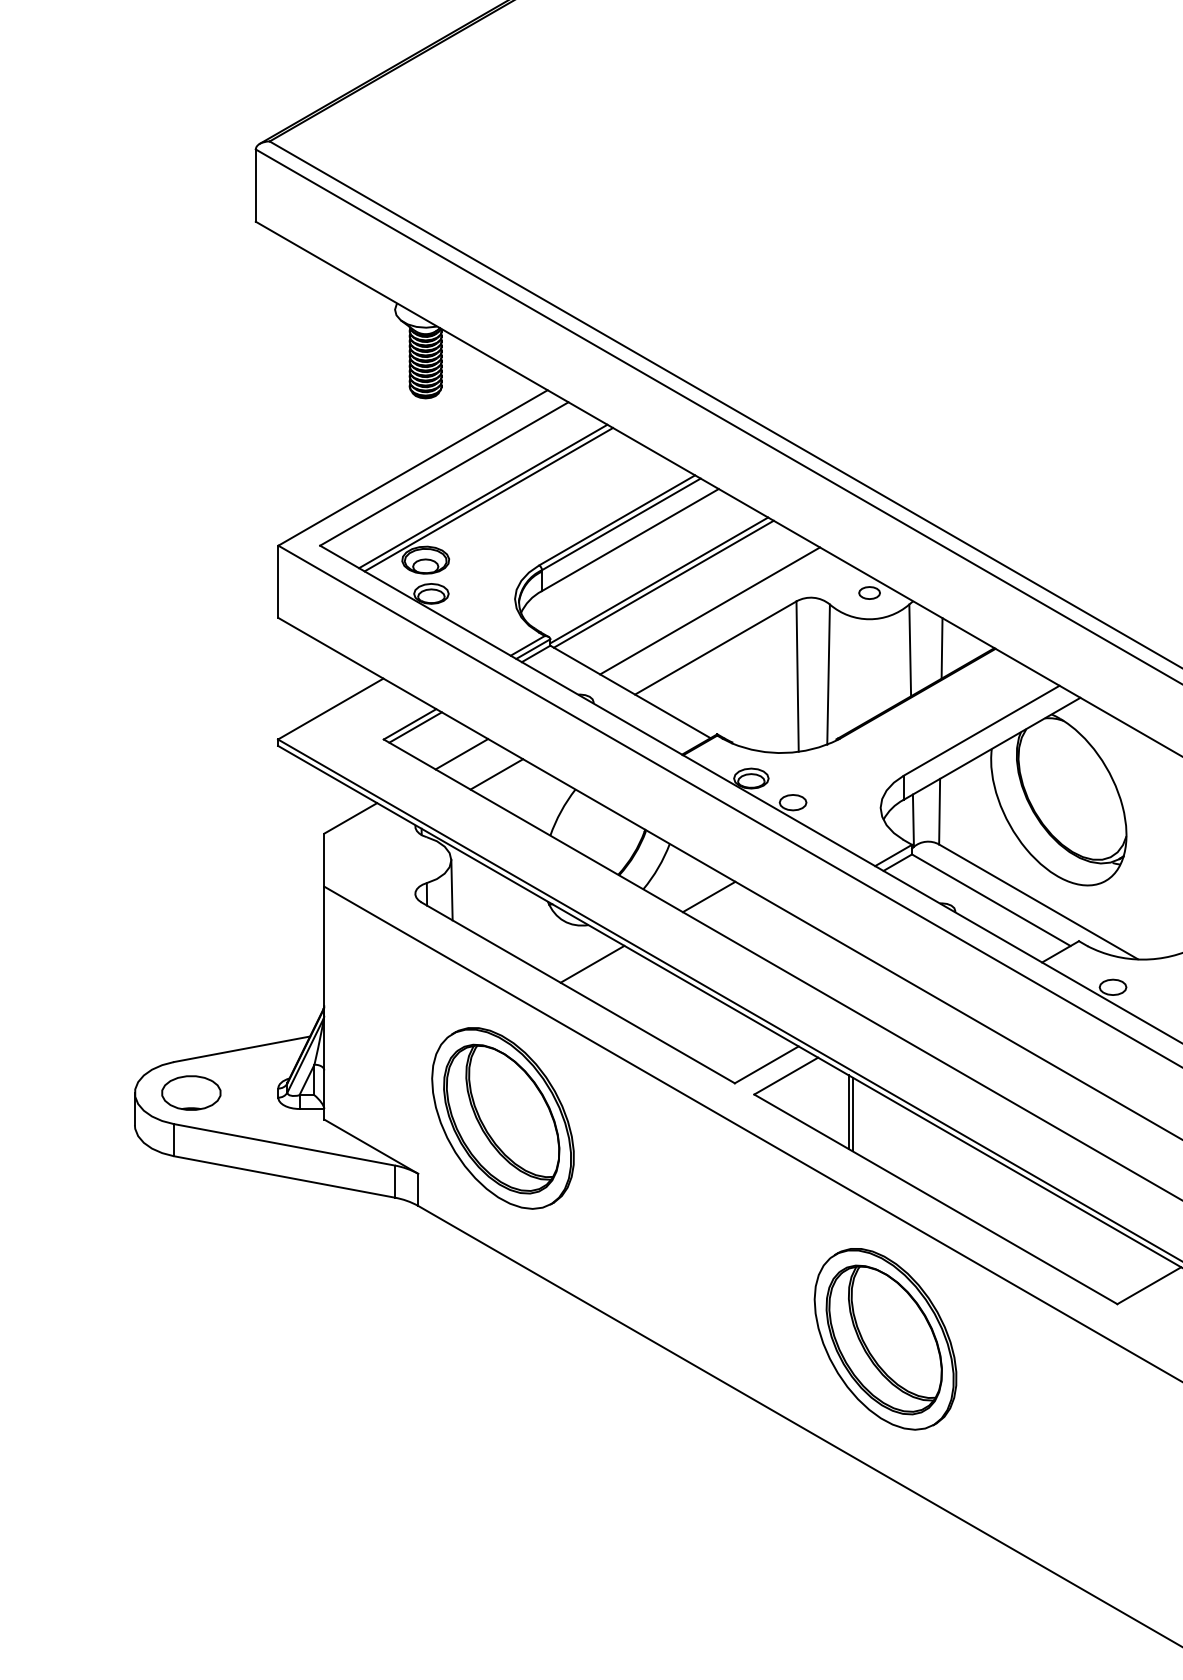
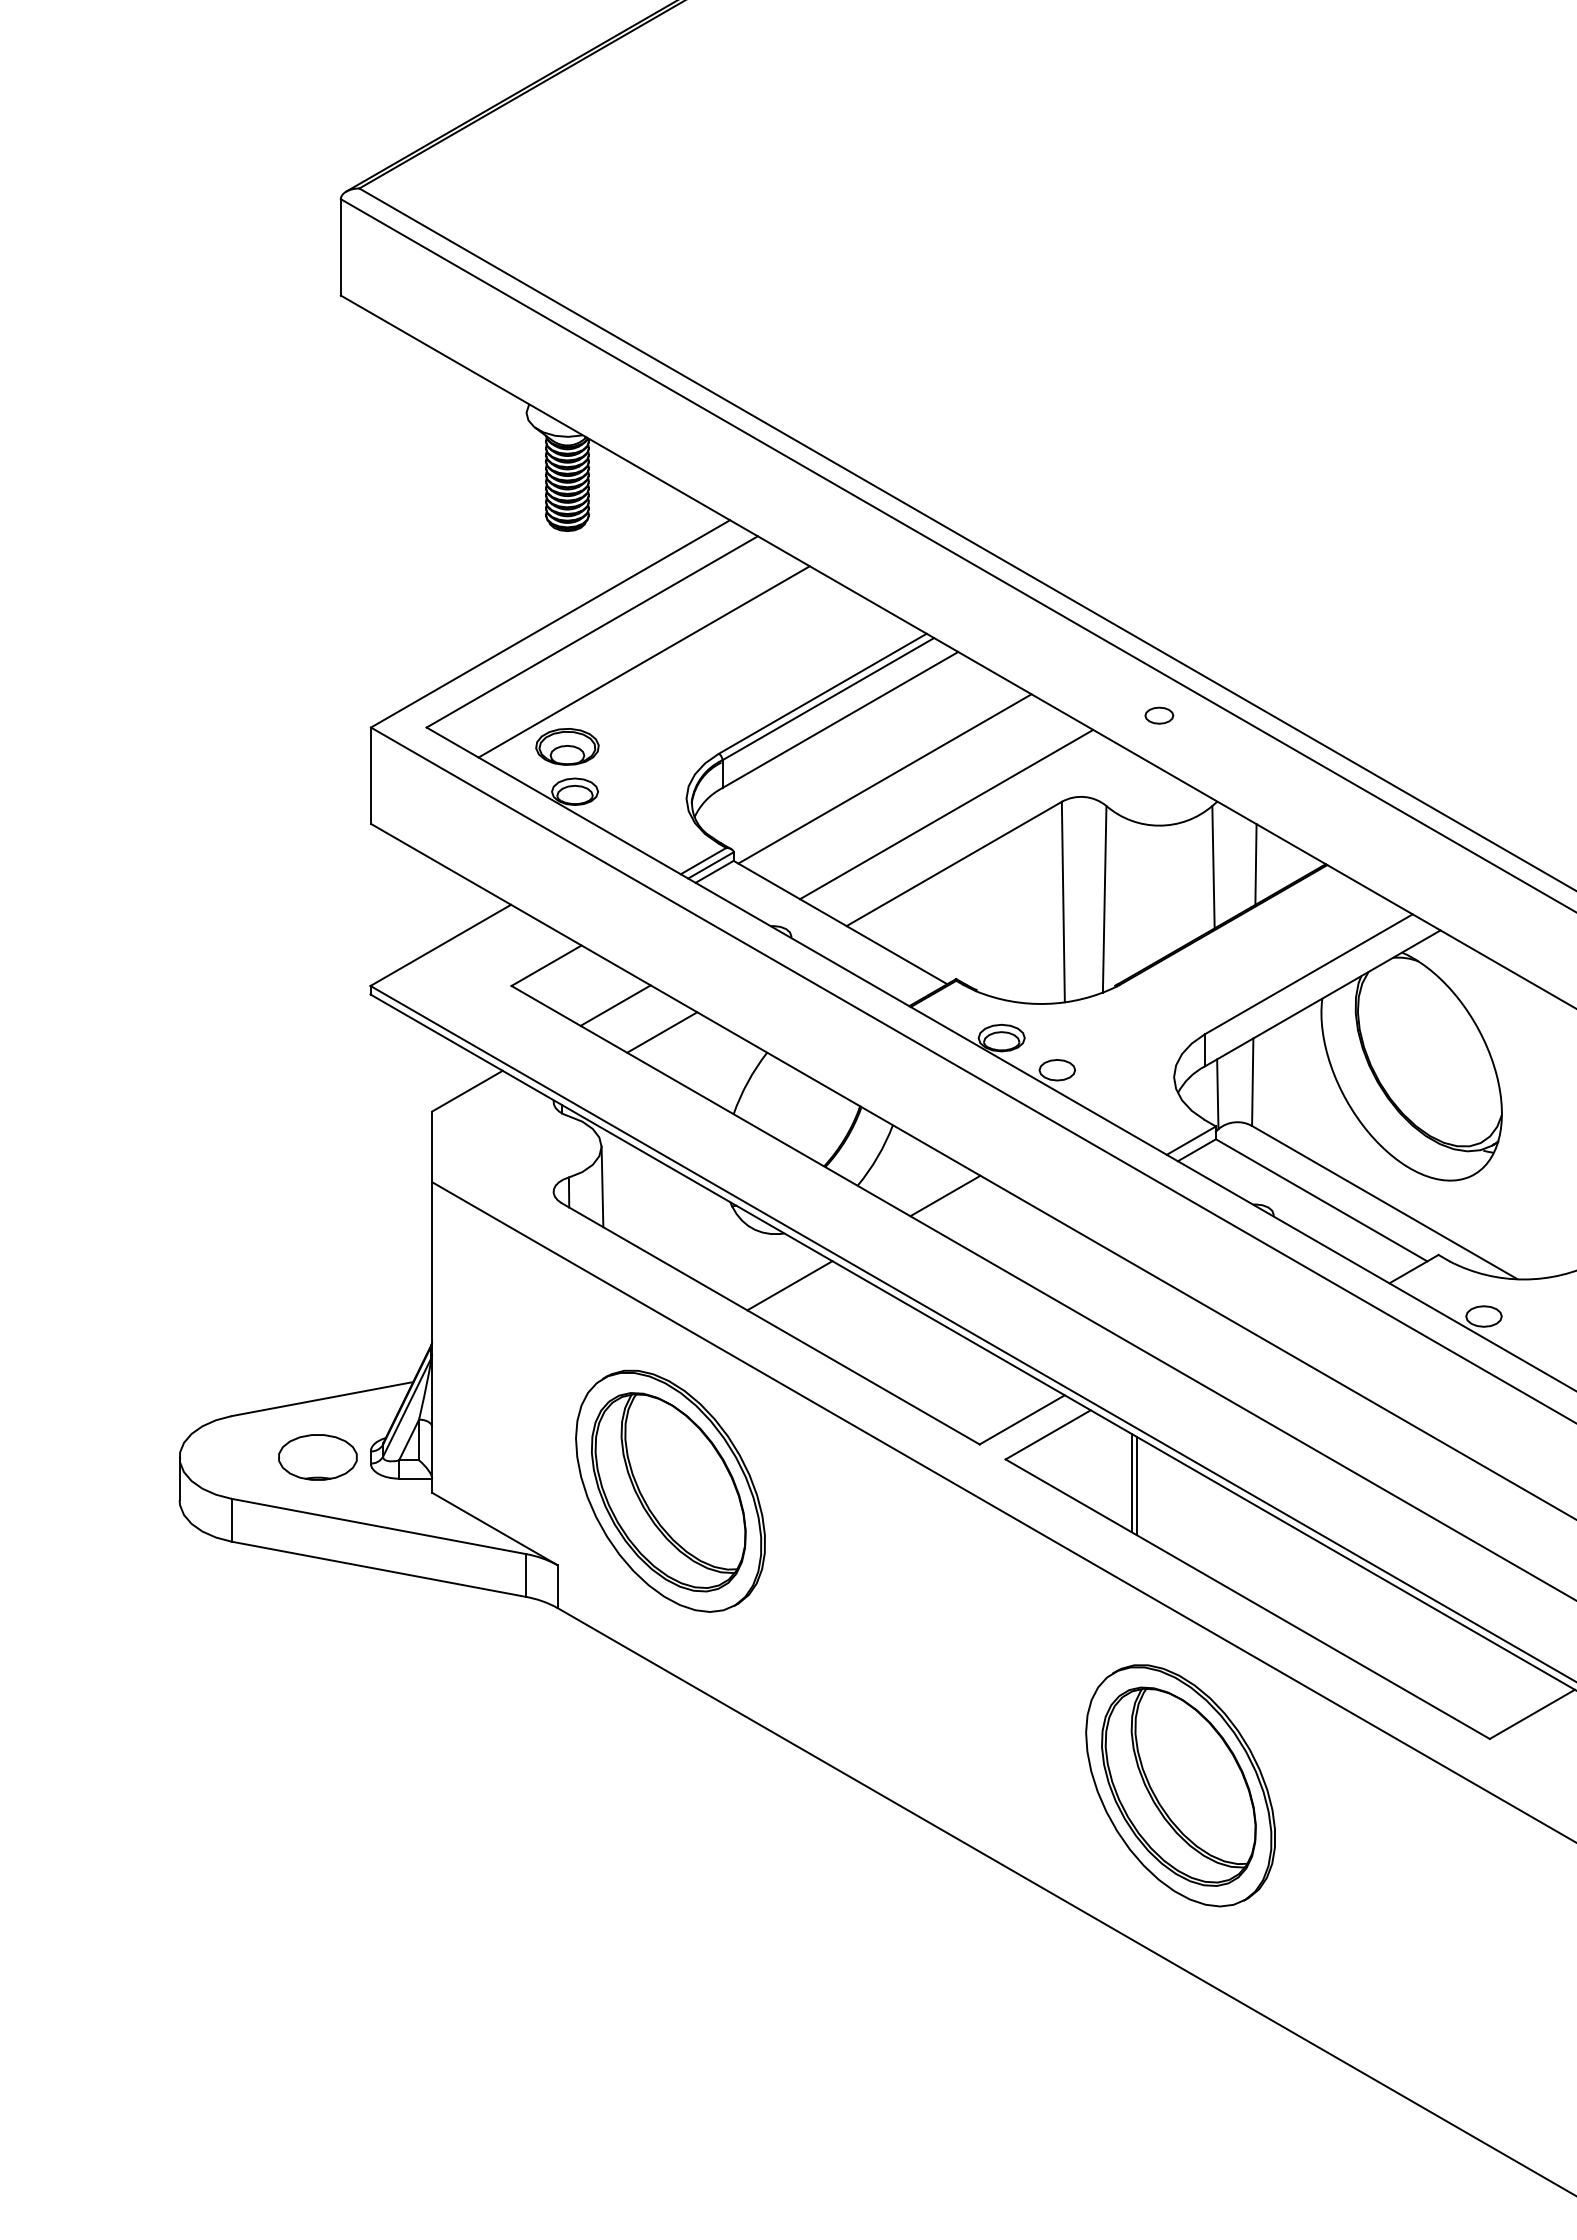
line: (488, 499) -> (651, 665), removed
line: (658, 580) -> (878, 773), removed
part: (869, 592) -> (1159, 715), moved
line: (415, 727) -> (553, 969), removed
part: (191, 1093) -> (317, 1457), moved

